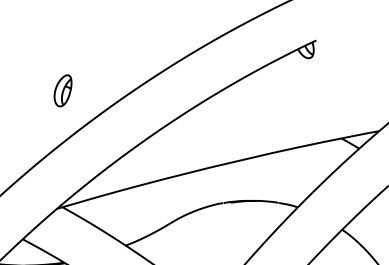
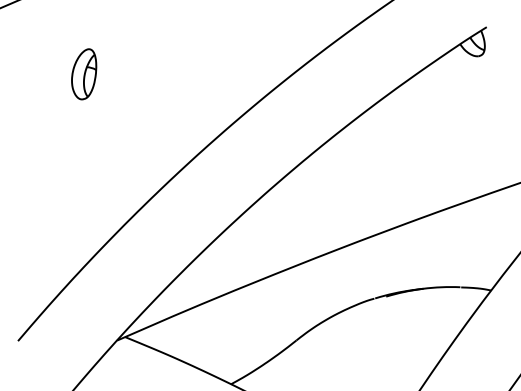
part: (62, 90) -> (83, 74), moved

